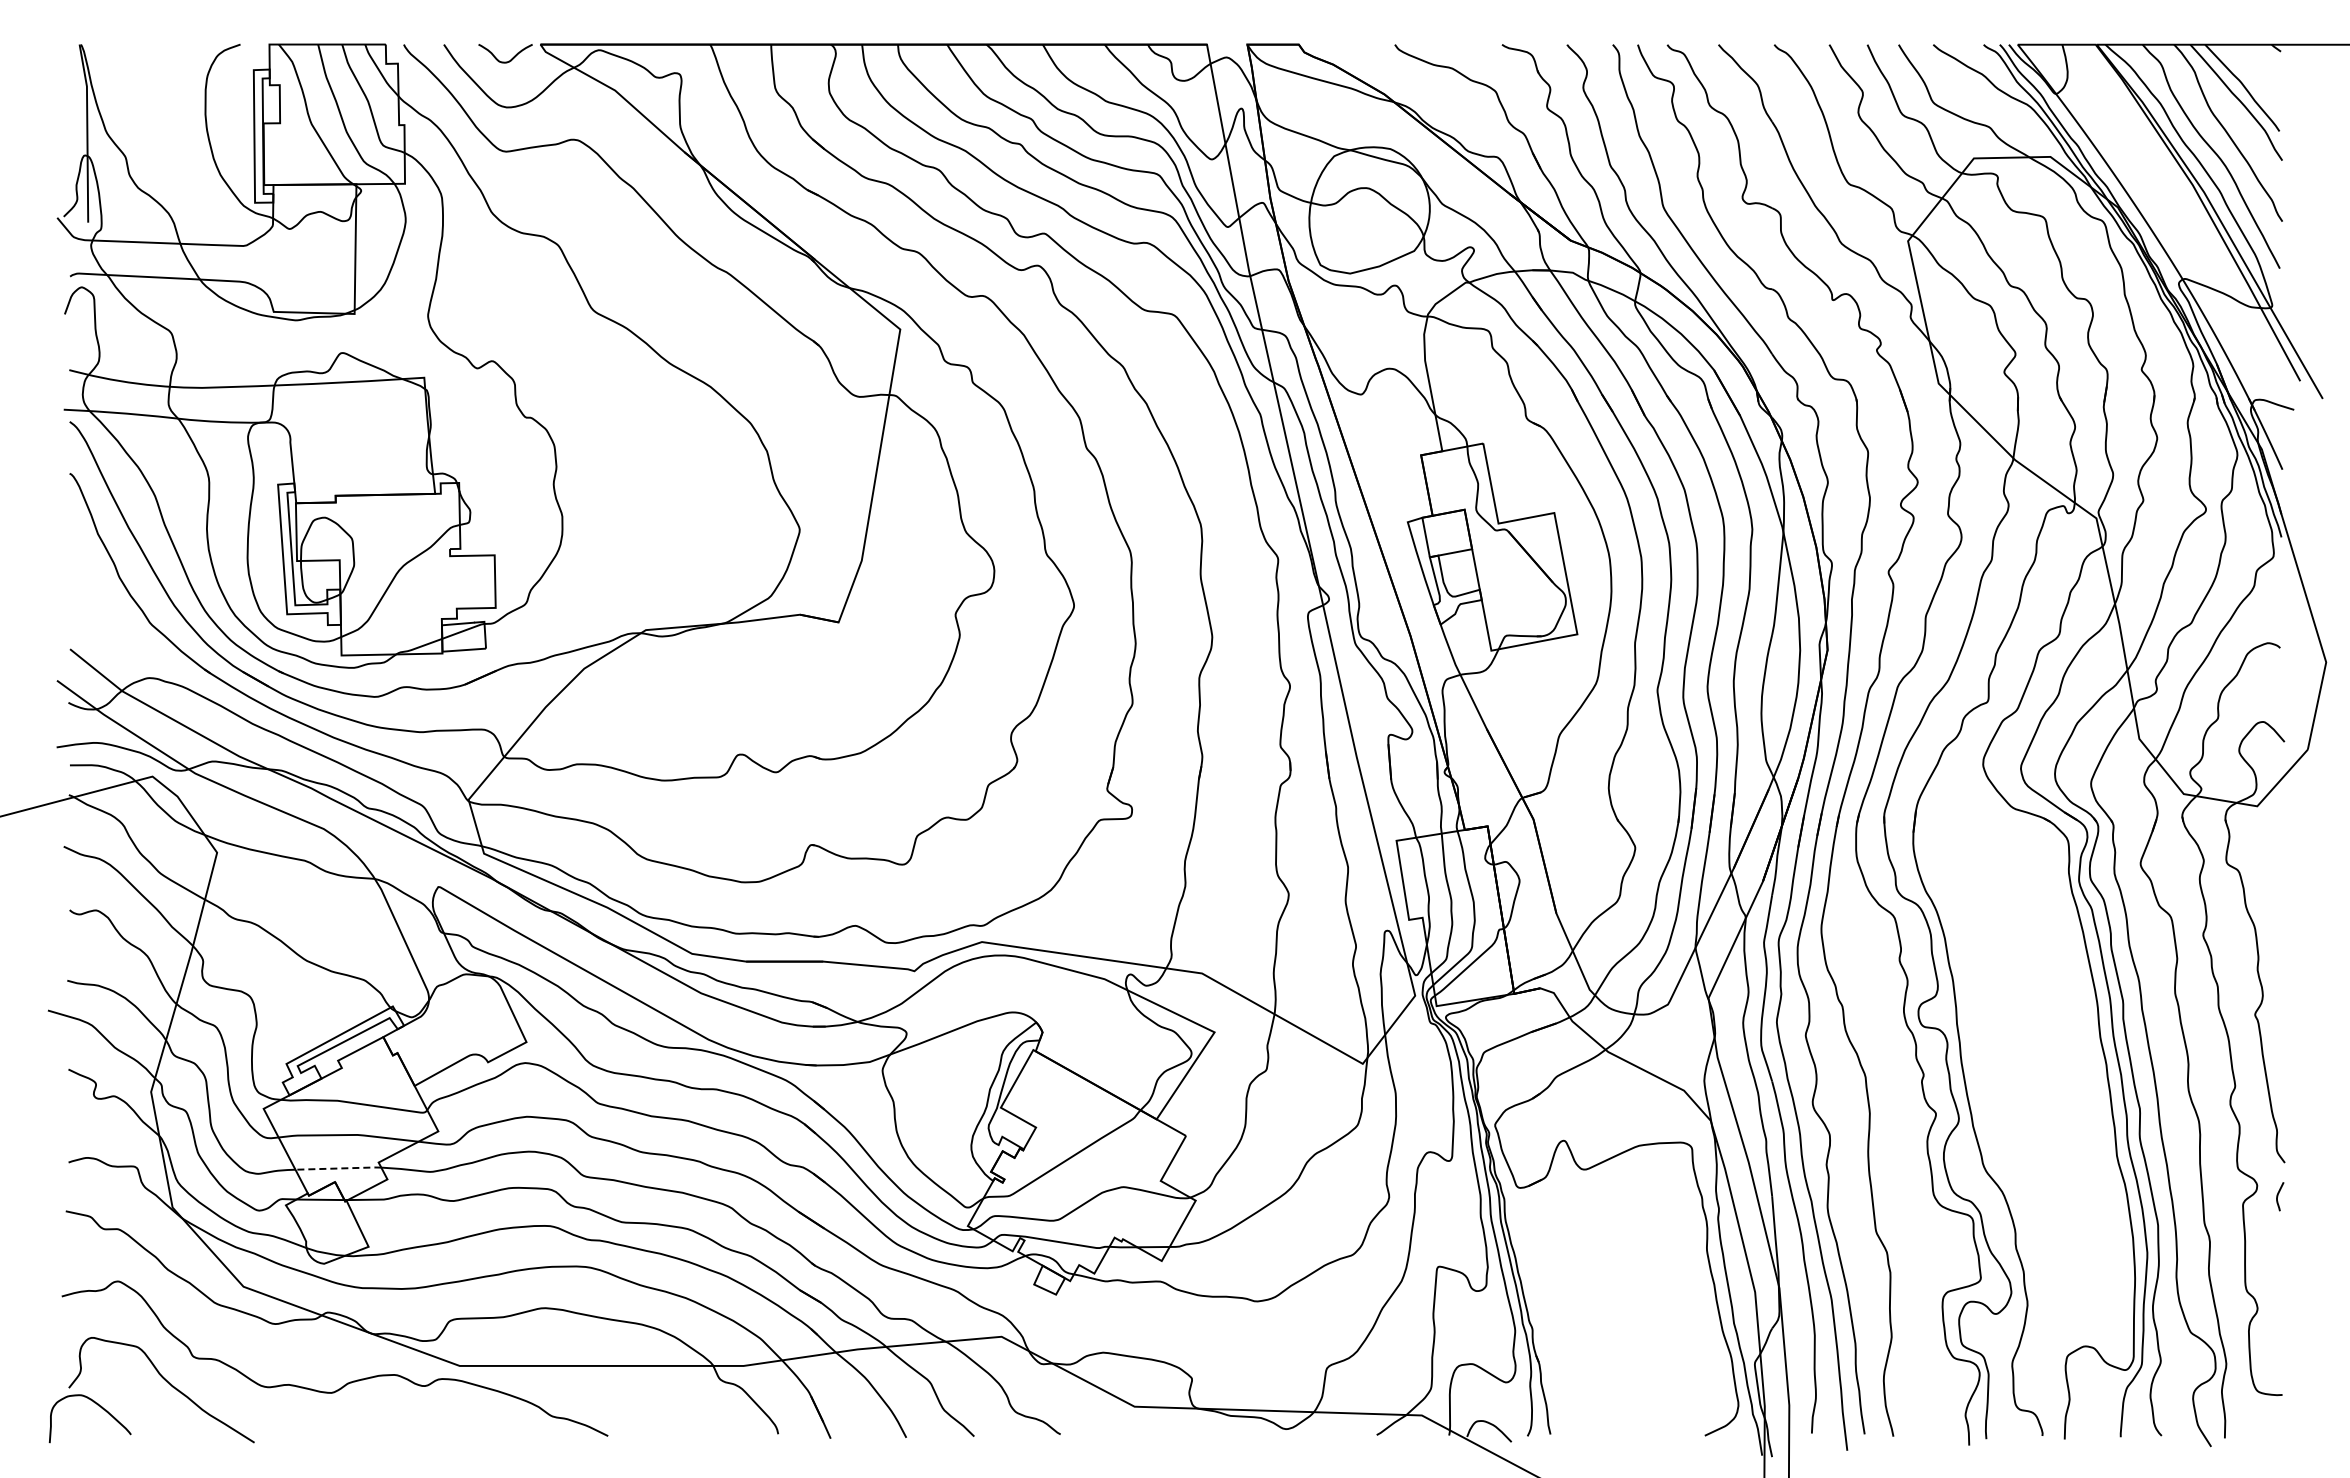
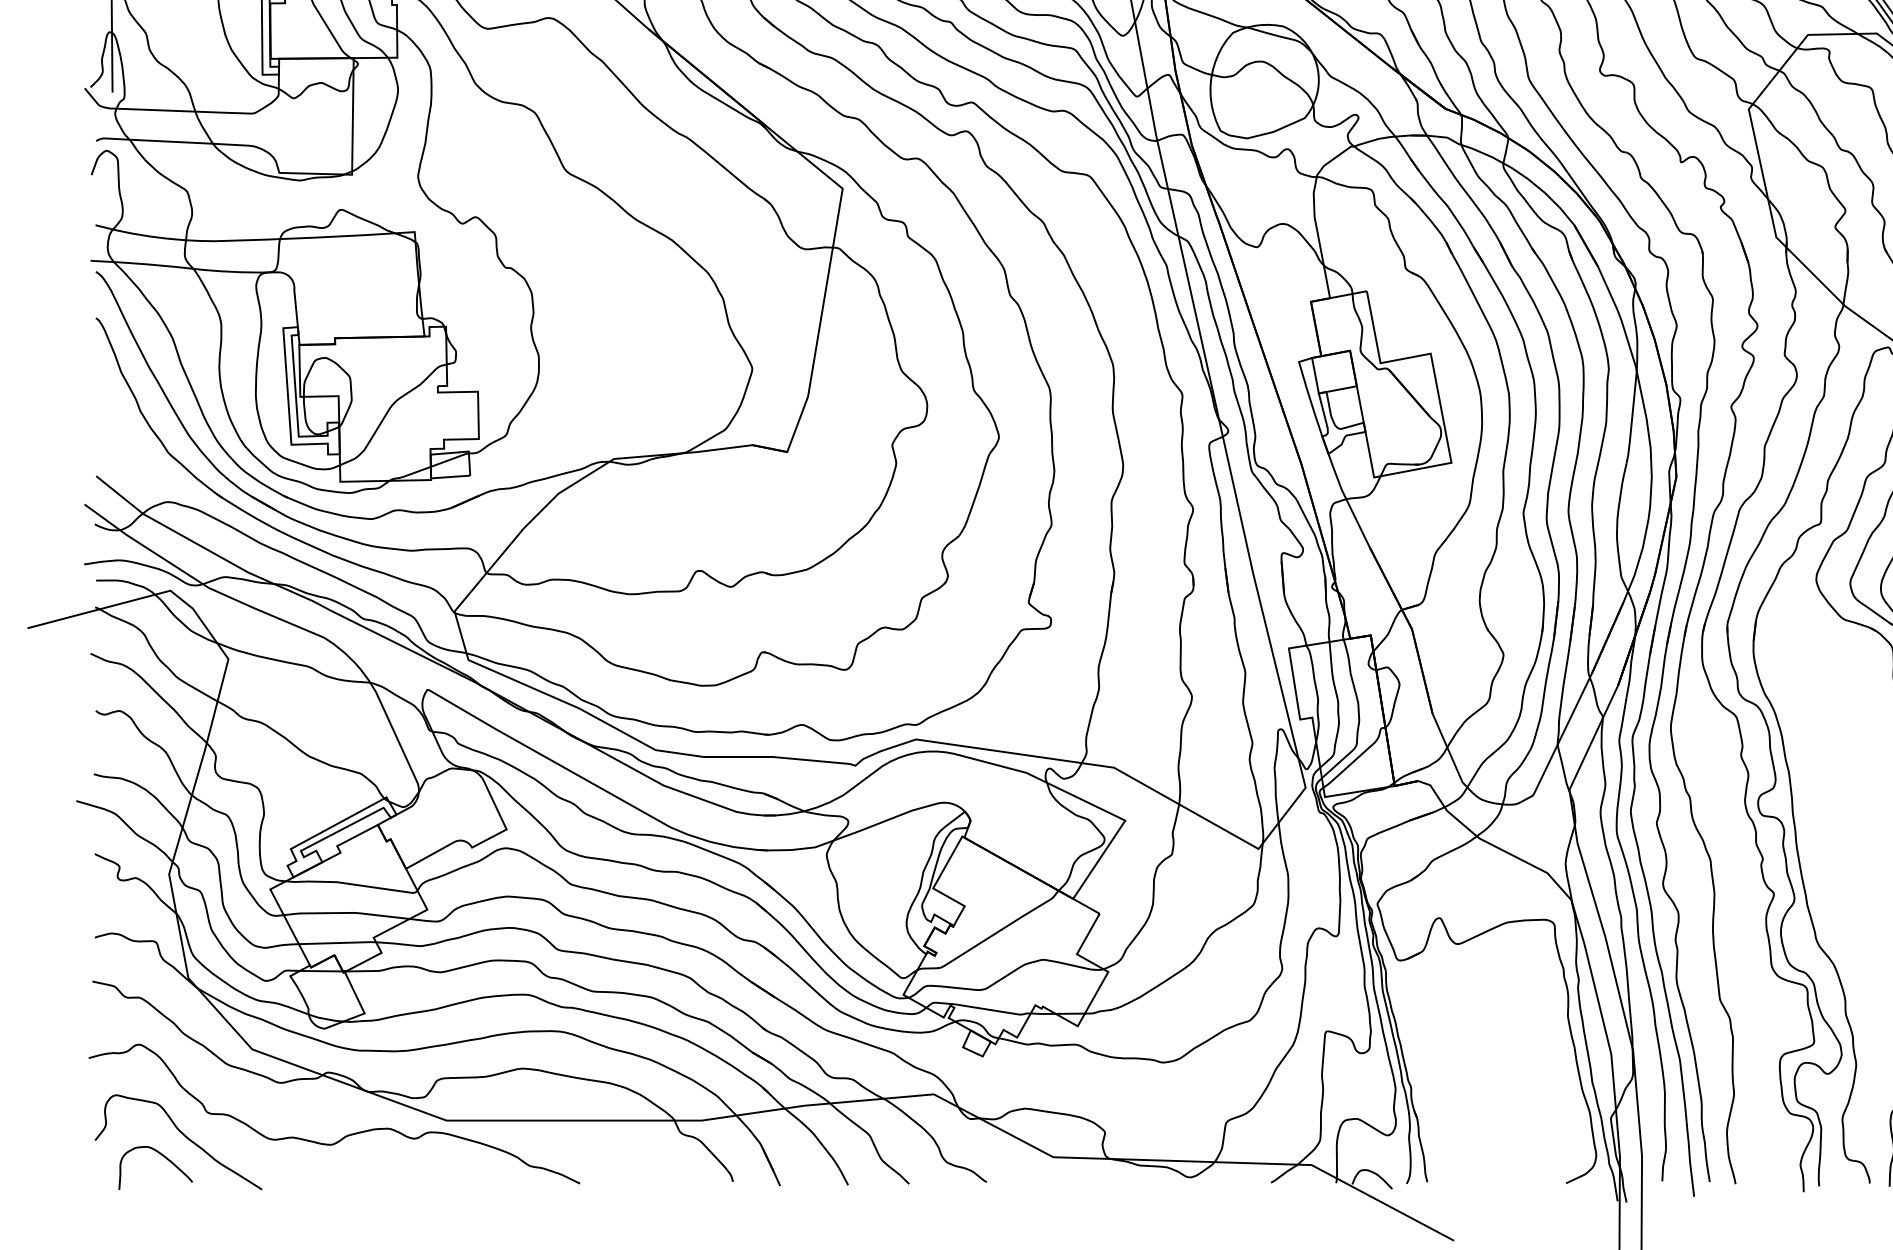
line: (339, 1168) -> (338, 943), dashed -> solid
curve: (97, 1405) -> (162, 1156), moved

